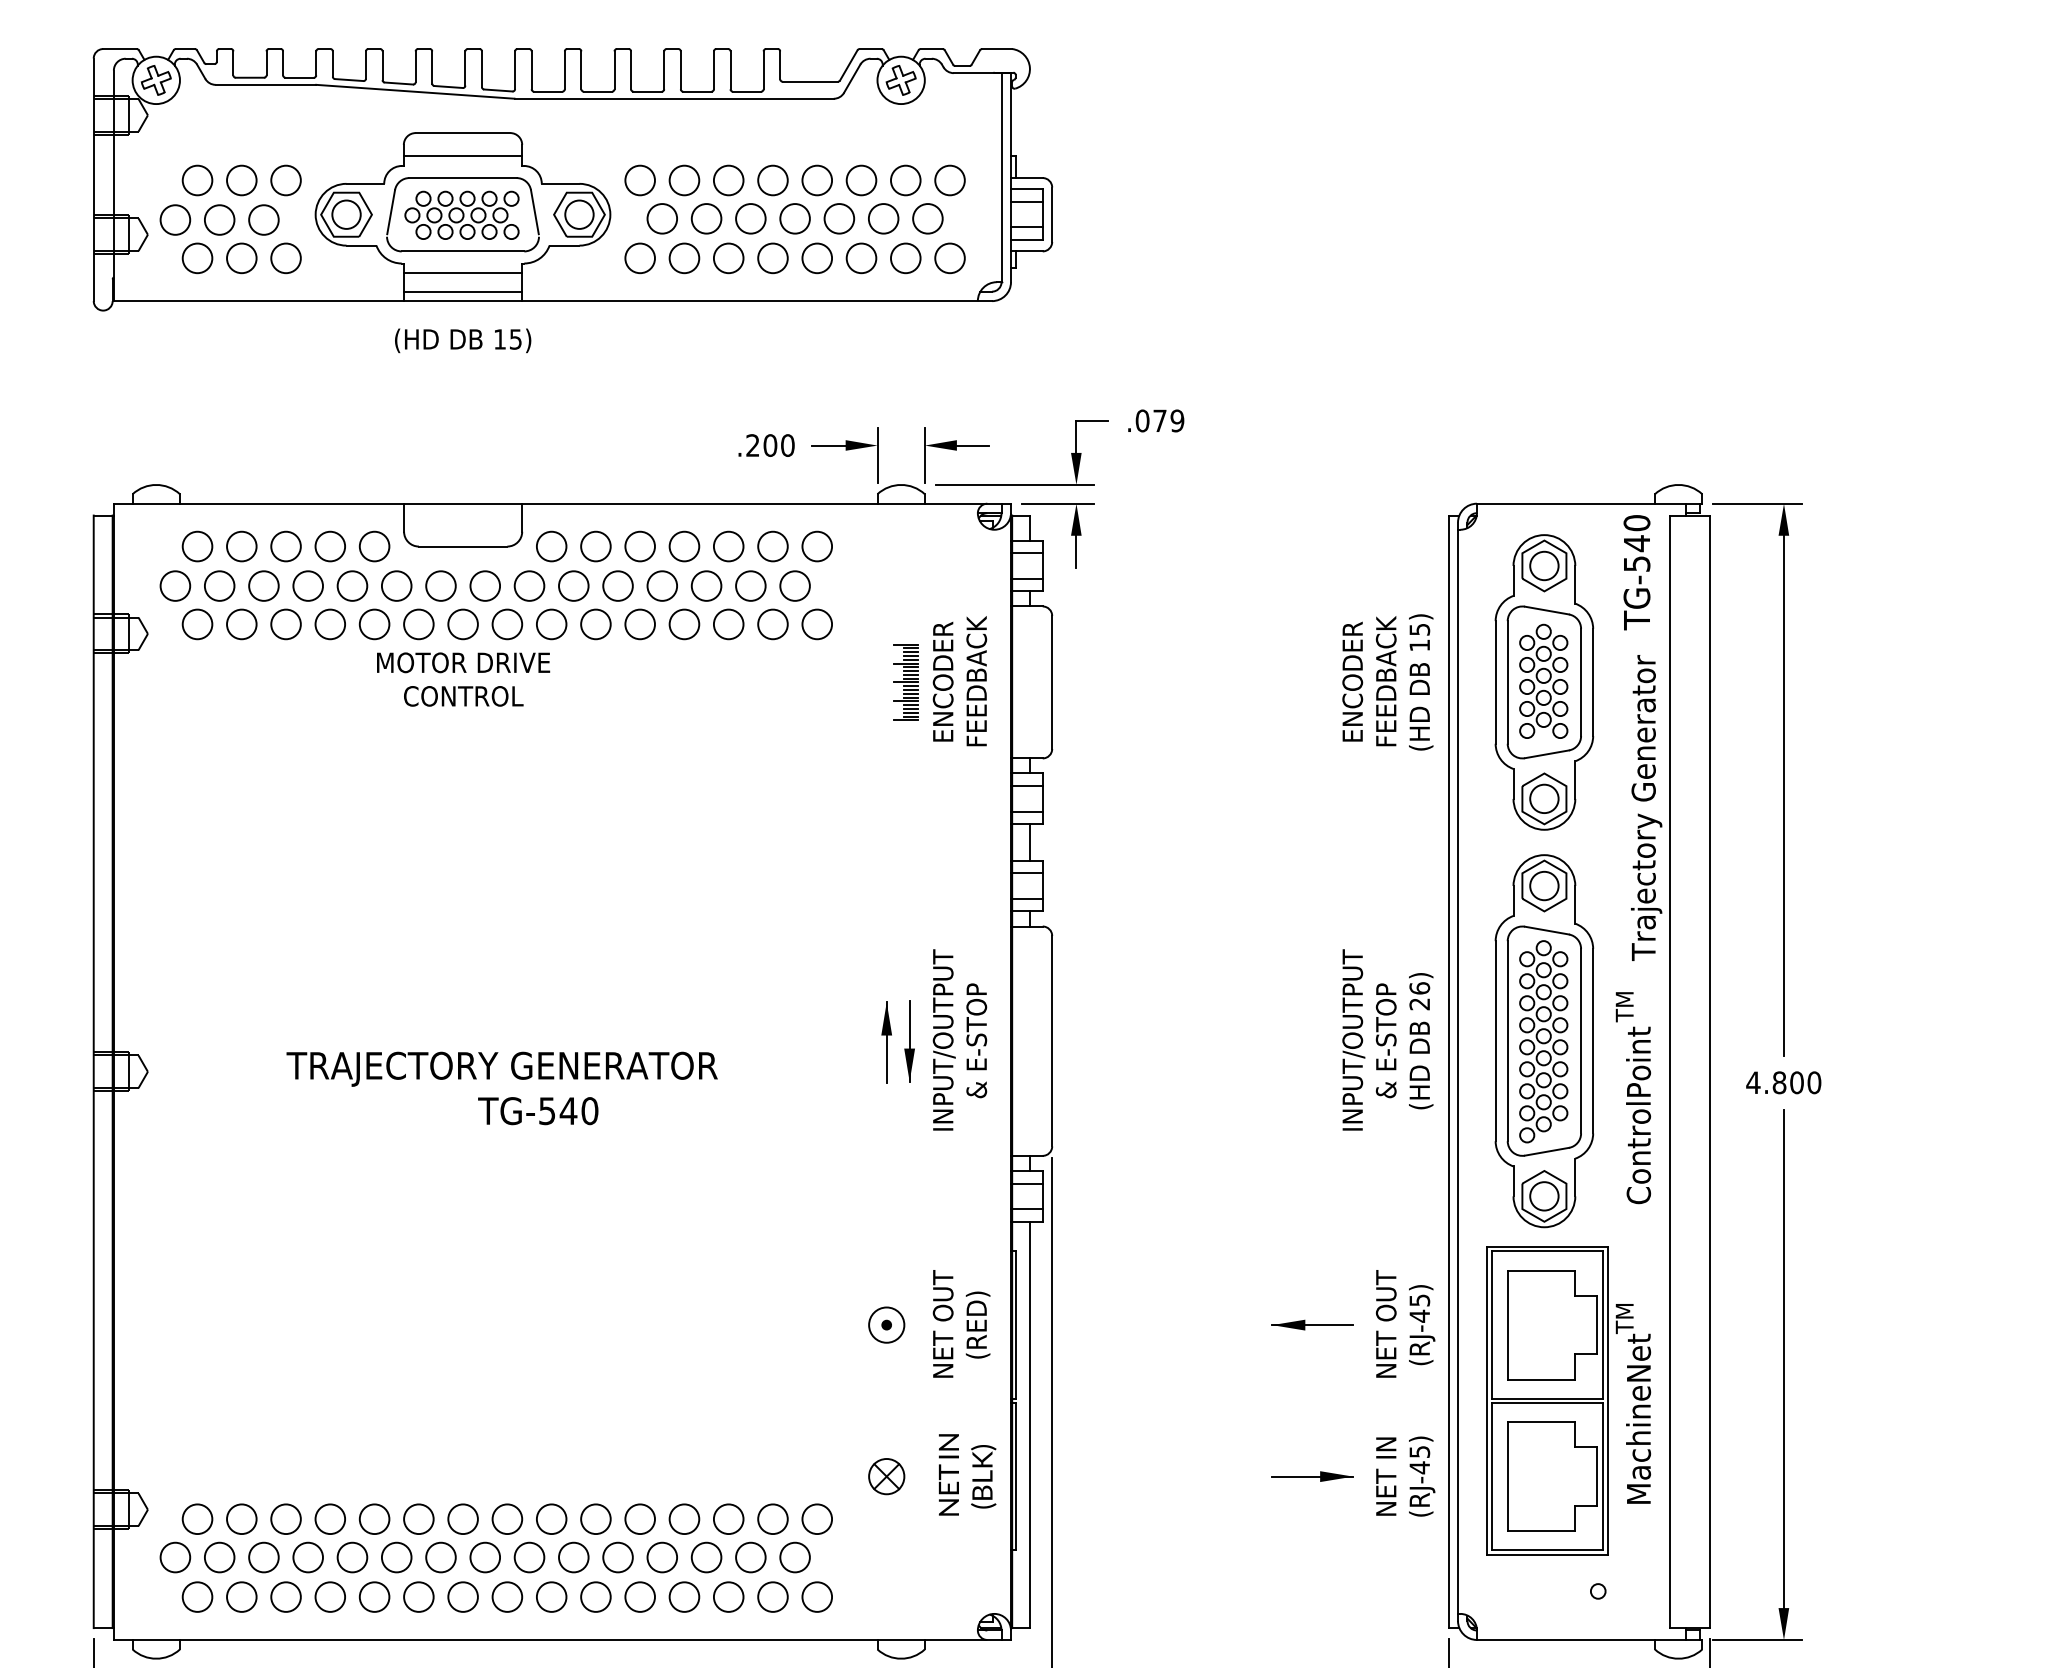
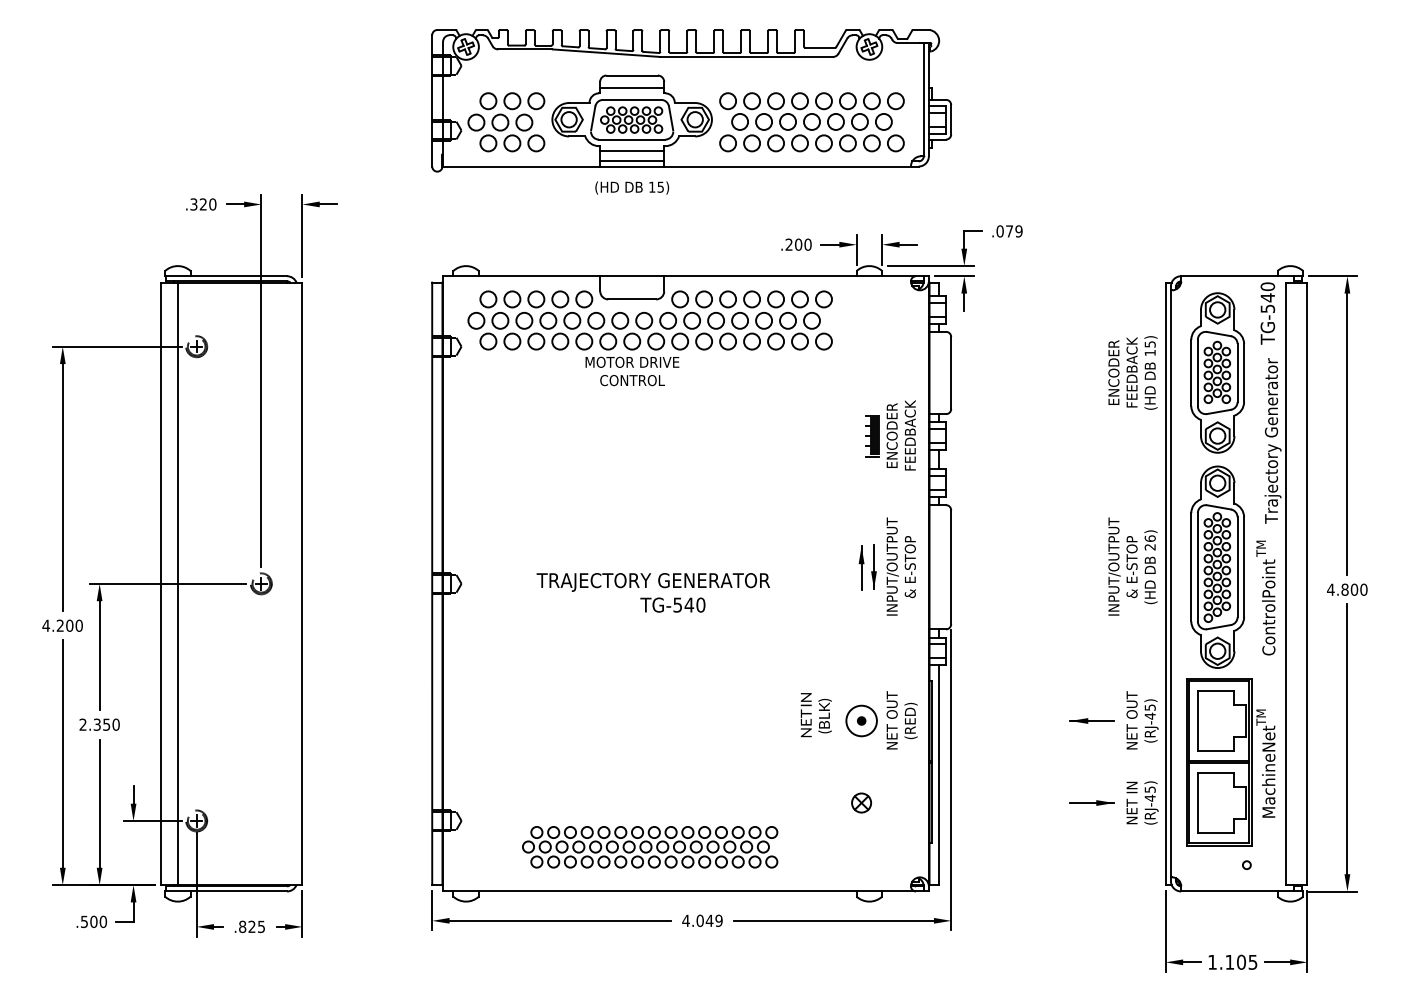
part: (940, 681) -> (890, 435), moved
part: (886, 1324) -> (861, 720), size x1.6
text: (965, 1475) -> (815, 715), moved
part: (495, 1558) -> (649, 847), size x0.7

